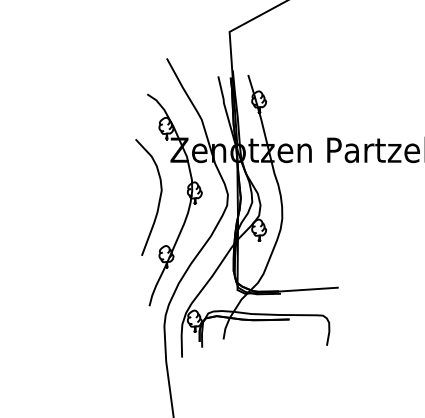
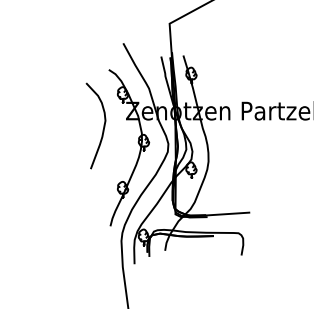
curve: (158, 200) -> (103, 128), moved

